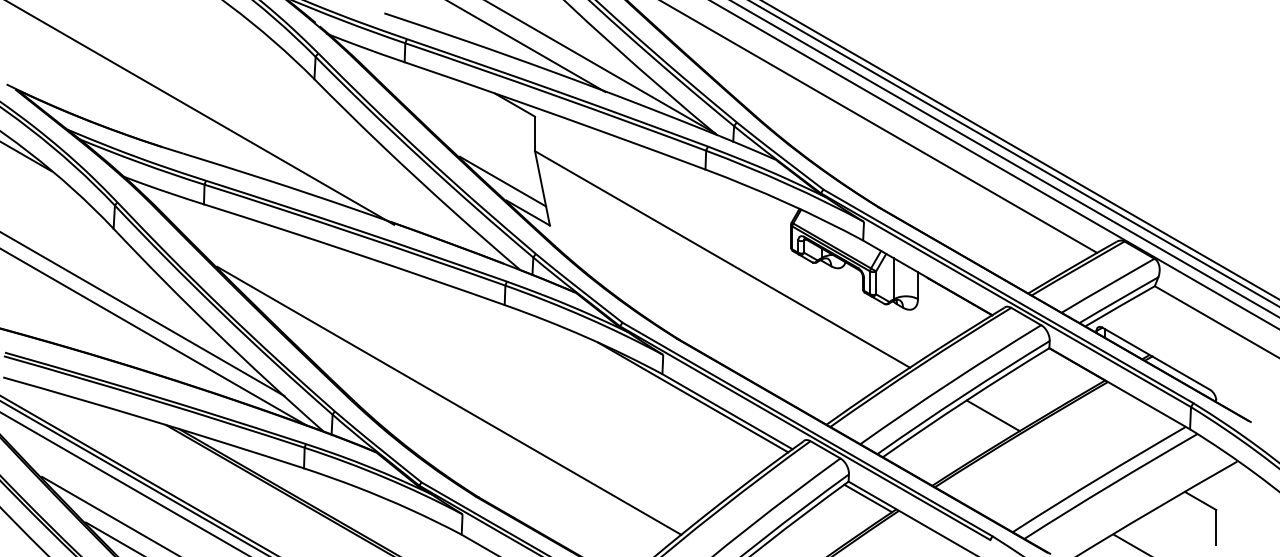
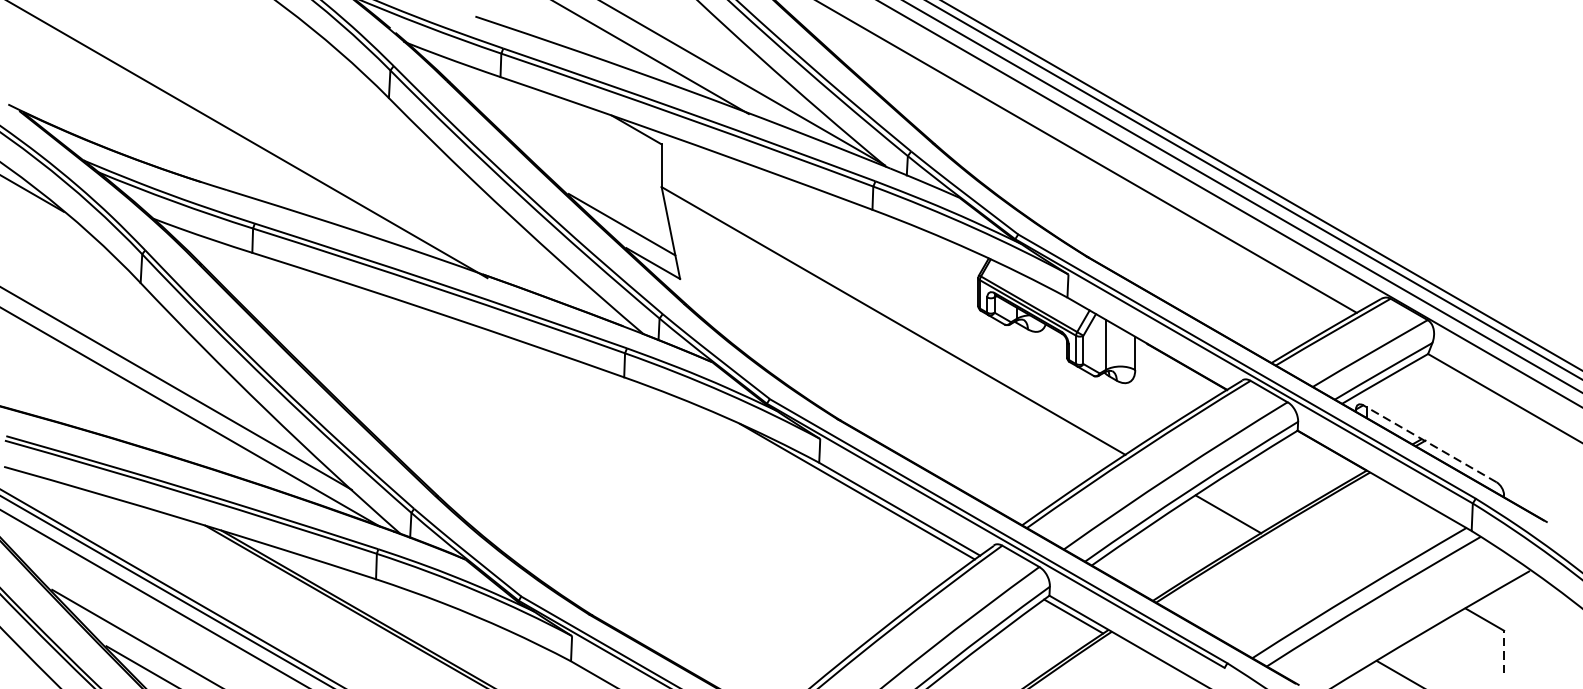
line: (1155, 358) -> (1428, 443), solid -> dashed
line: (449, 400) -> (555, 495), removed
line: (1216, 526) -> (1504, 651), solid -> dashed

